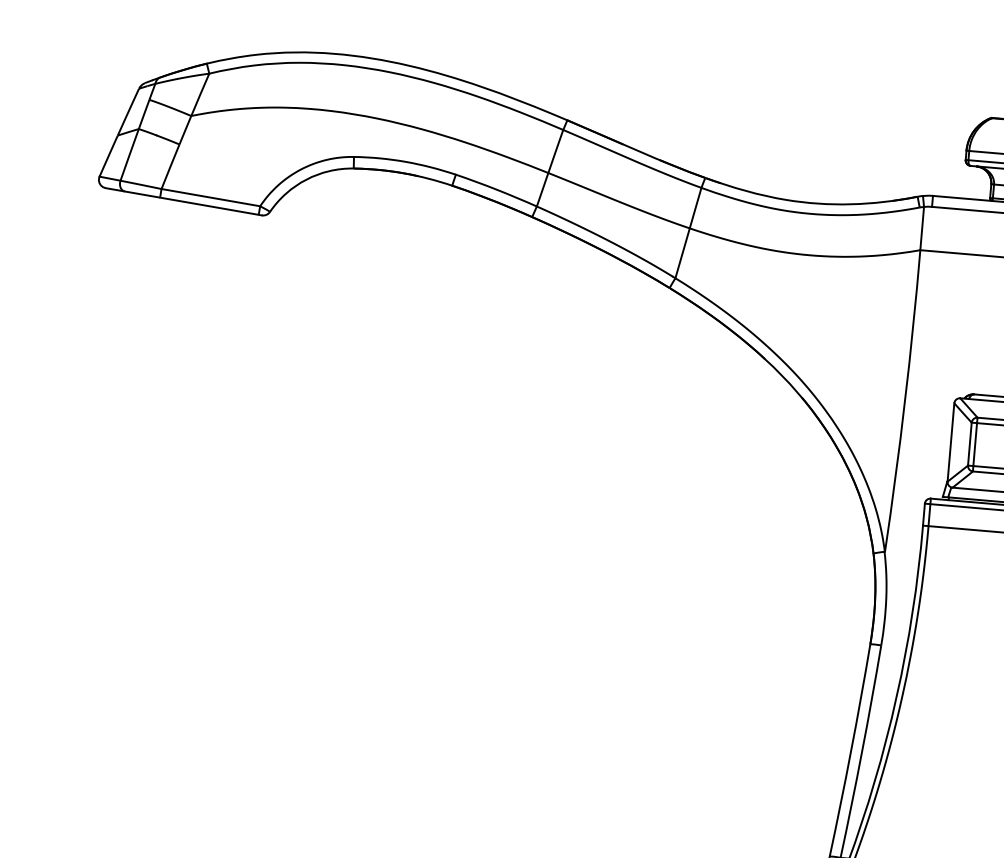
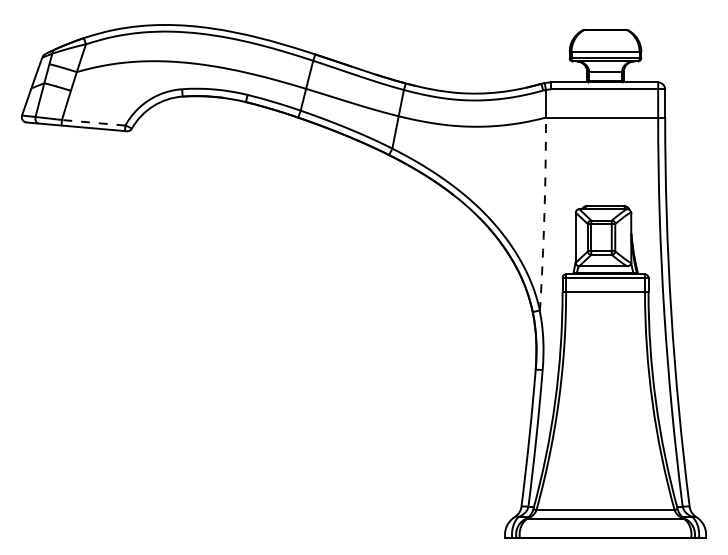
line: (210, 197) -> (93, 122), solid -> dashed
arc: (905, 401) -> (544, 214), solid -> dashed

